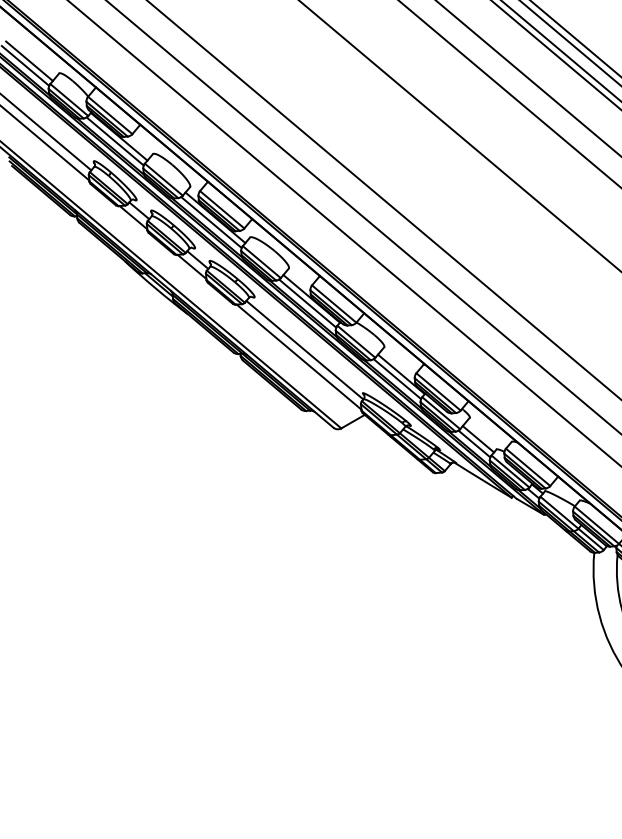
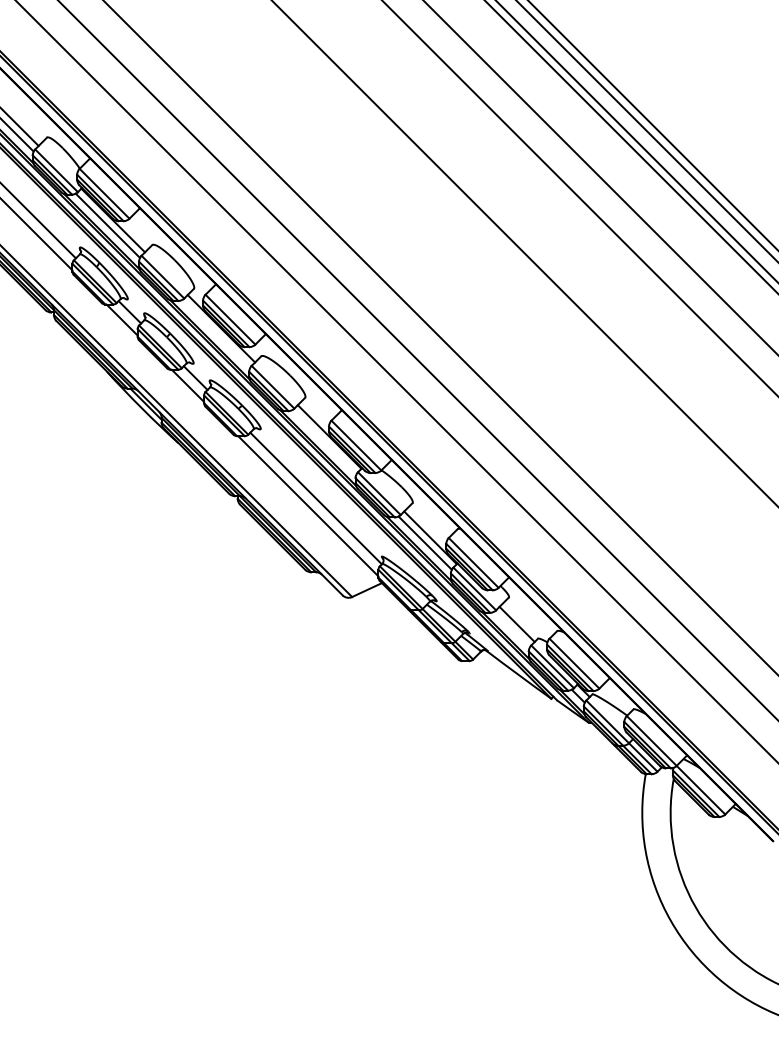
line: (211, 222) -> (216, 334), removed
line: (307, 303) -> (324, 442), removed
line: (474, 443) -> (511, 629), removed

